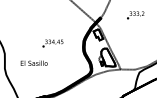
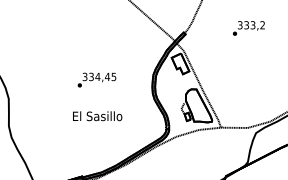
text: (33, 62) -> (96, 114), moved

